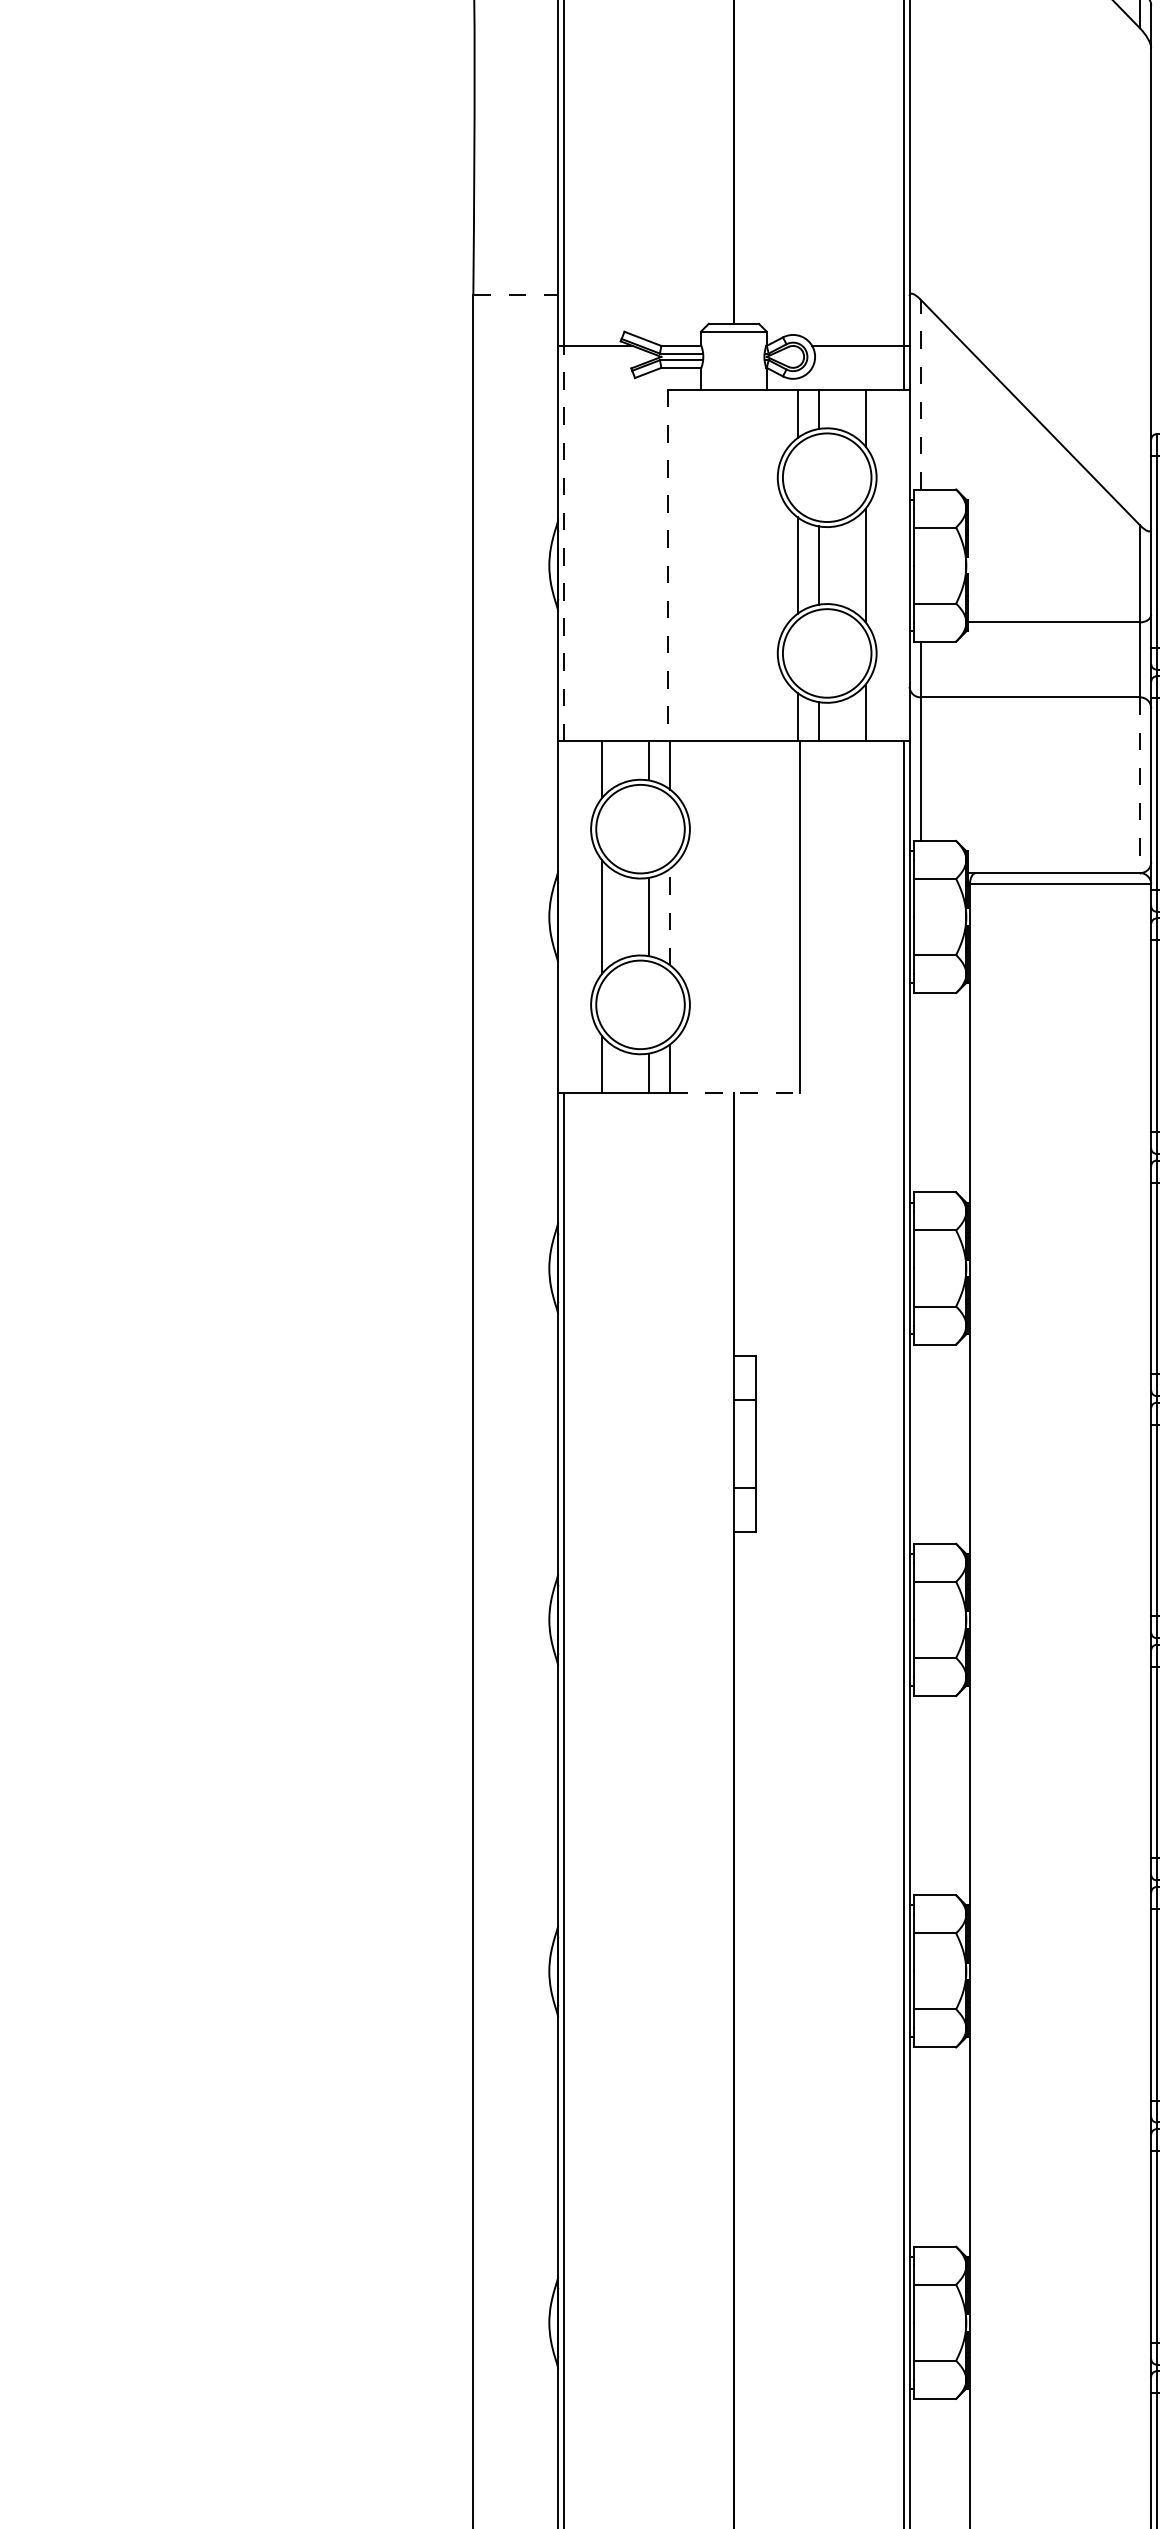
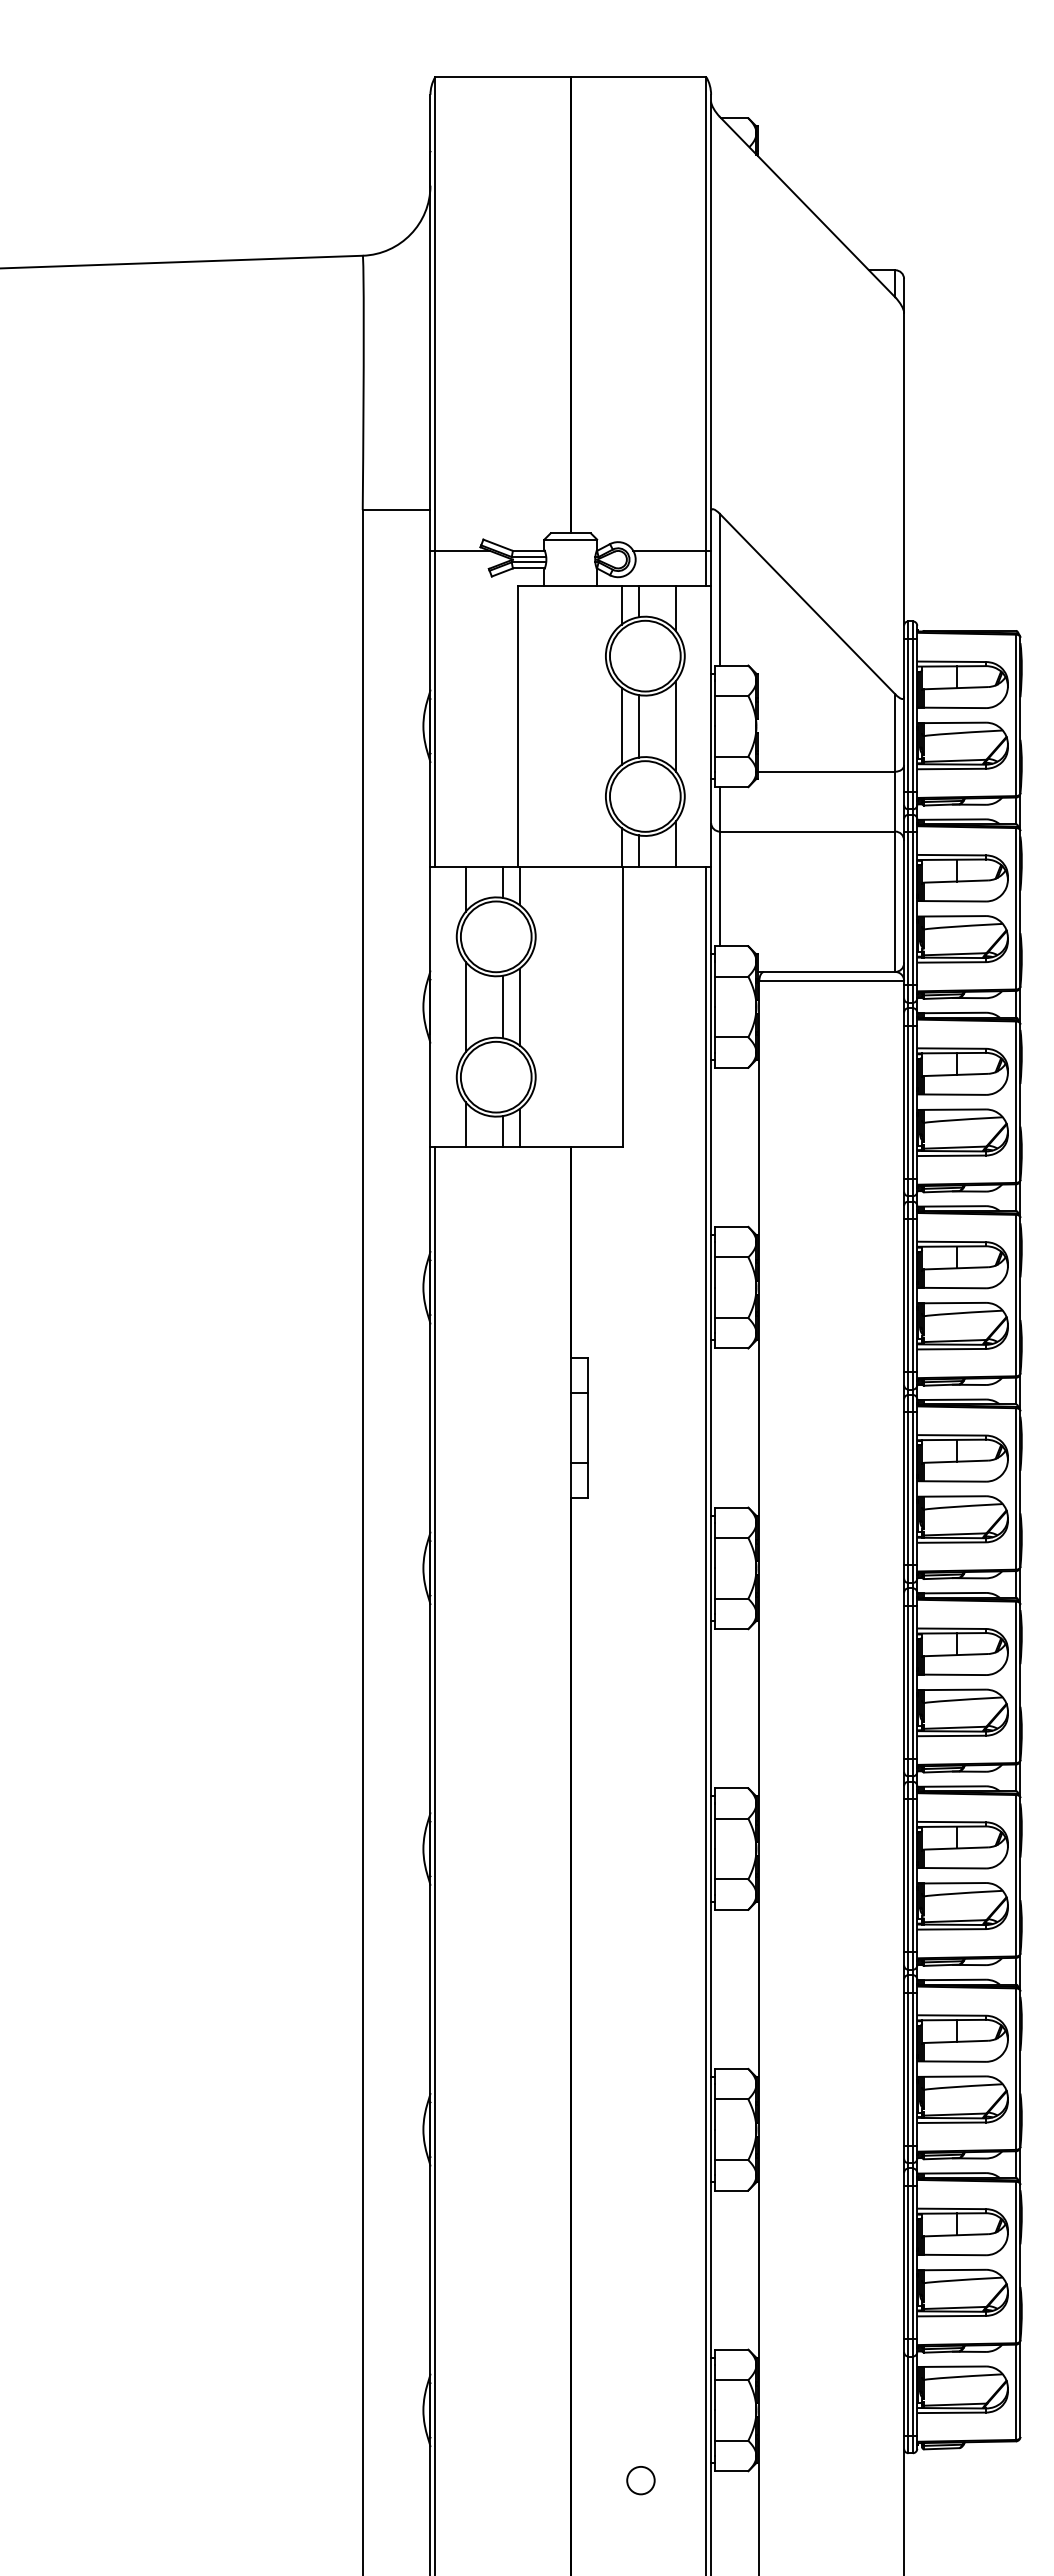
line: (515, 294) -> (396, 509), dashed -> solid
line: (920, 394) -> (719, 589), dashed -> solid
line: (564, 543) -> (435, 708), dashed -> solid
line: (668, 565) -> (518, 726), dashed -> solid
line: (1140, 786) -> (895, 902), dashed -> solid
line: (669, 917) -> (519, 1007), dashed -> solid
line: (734, 1092) -> (571, 1147), dashed -> solid

